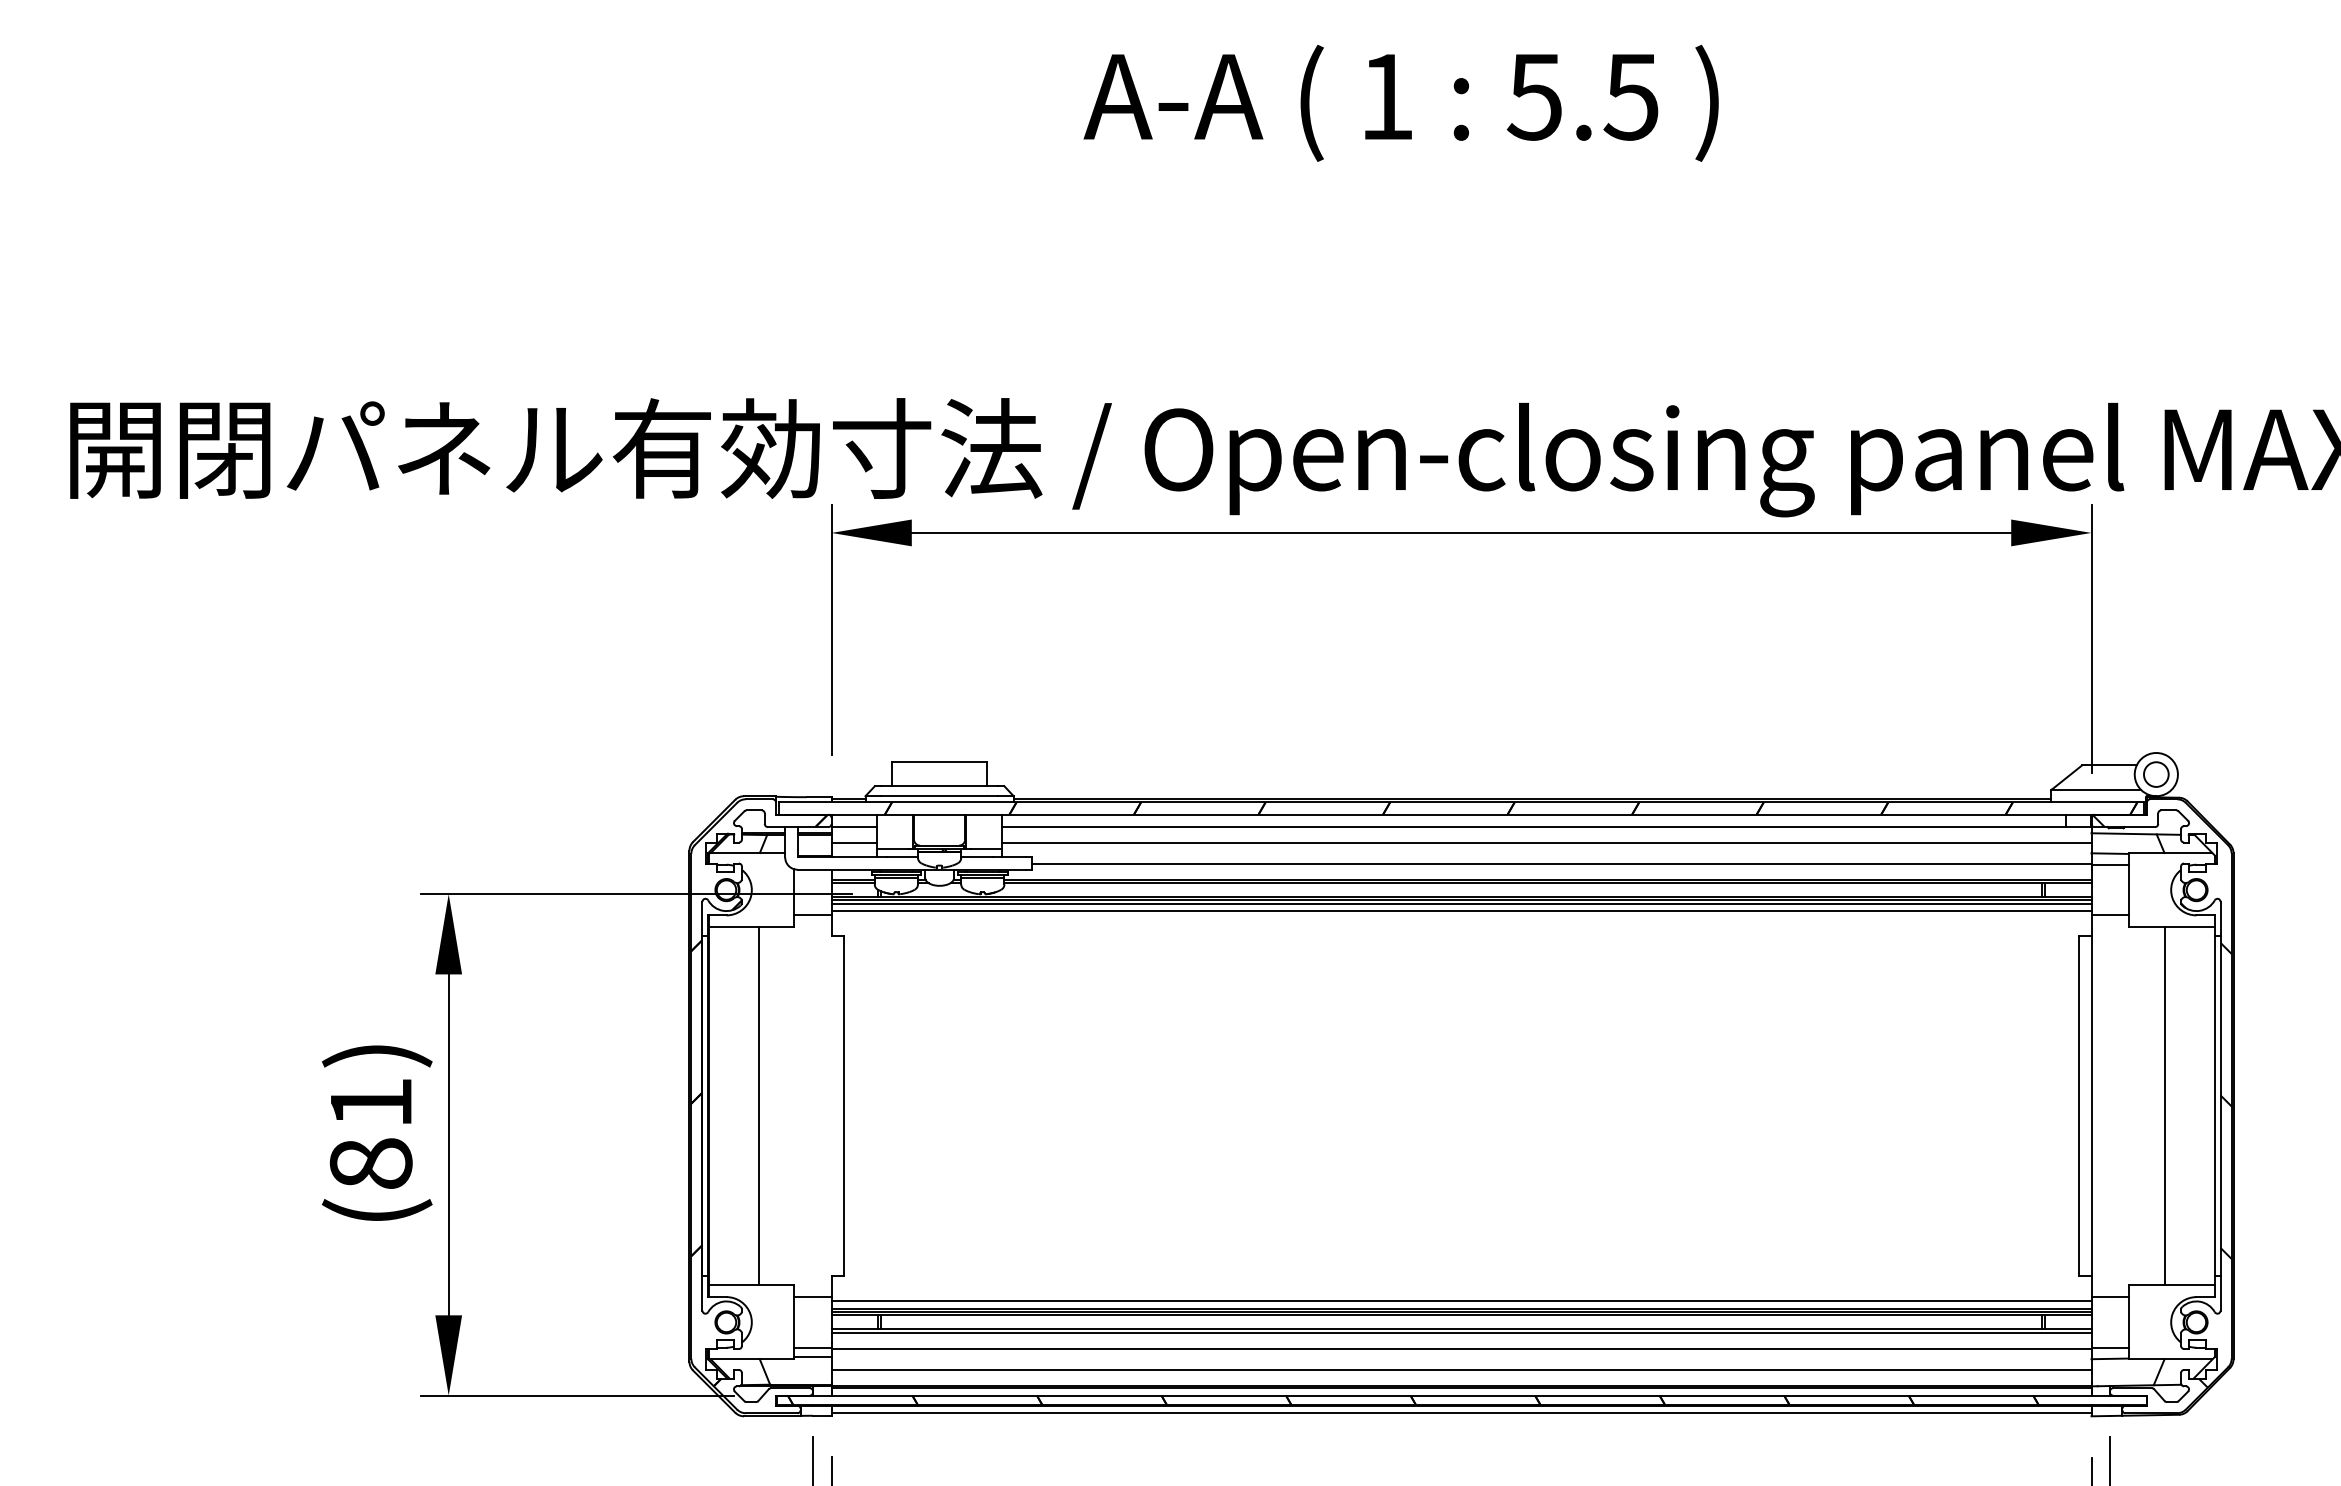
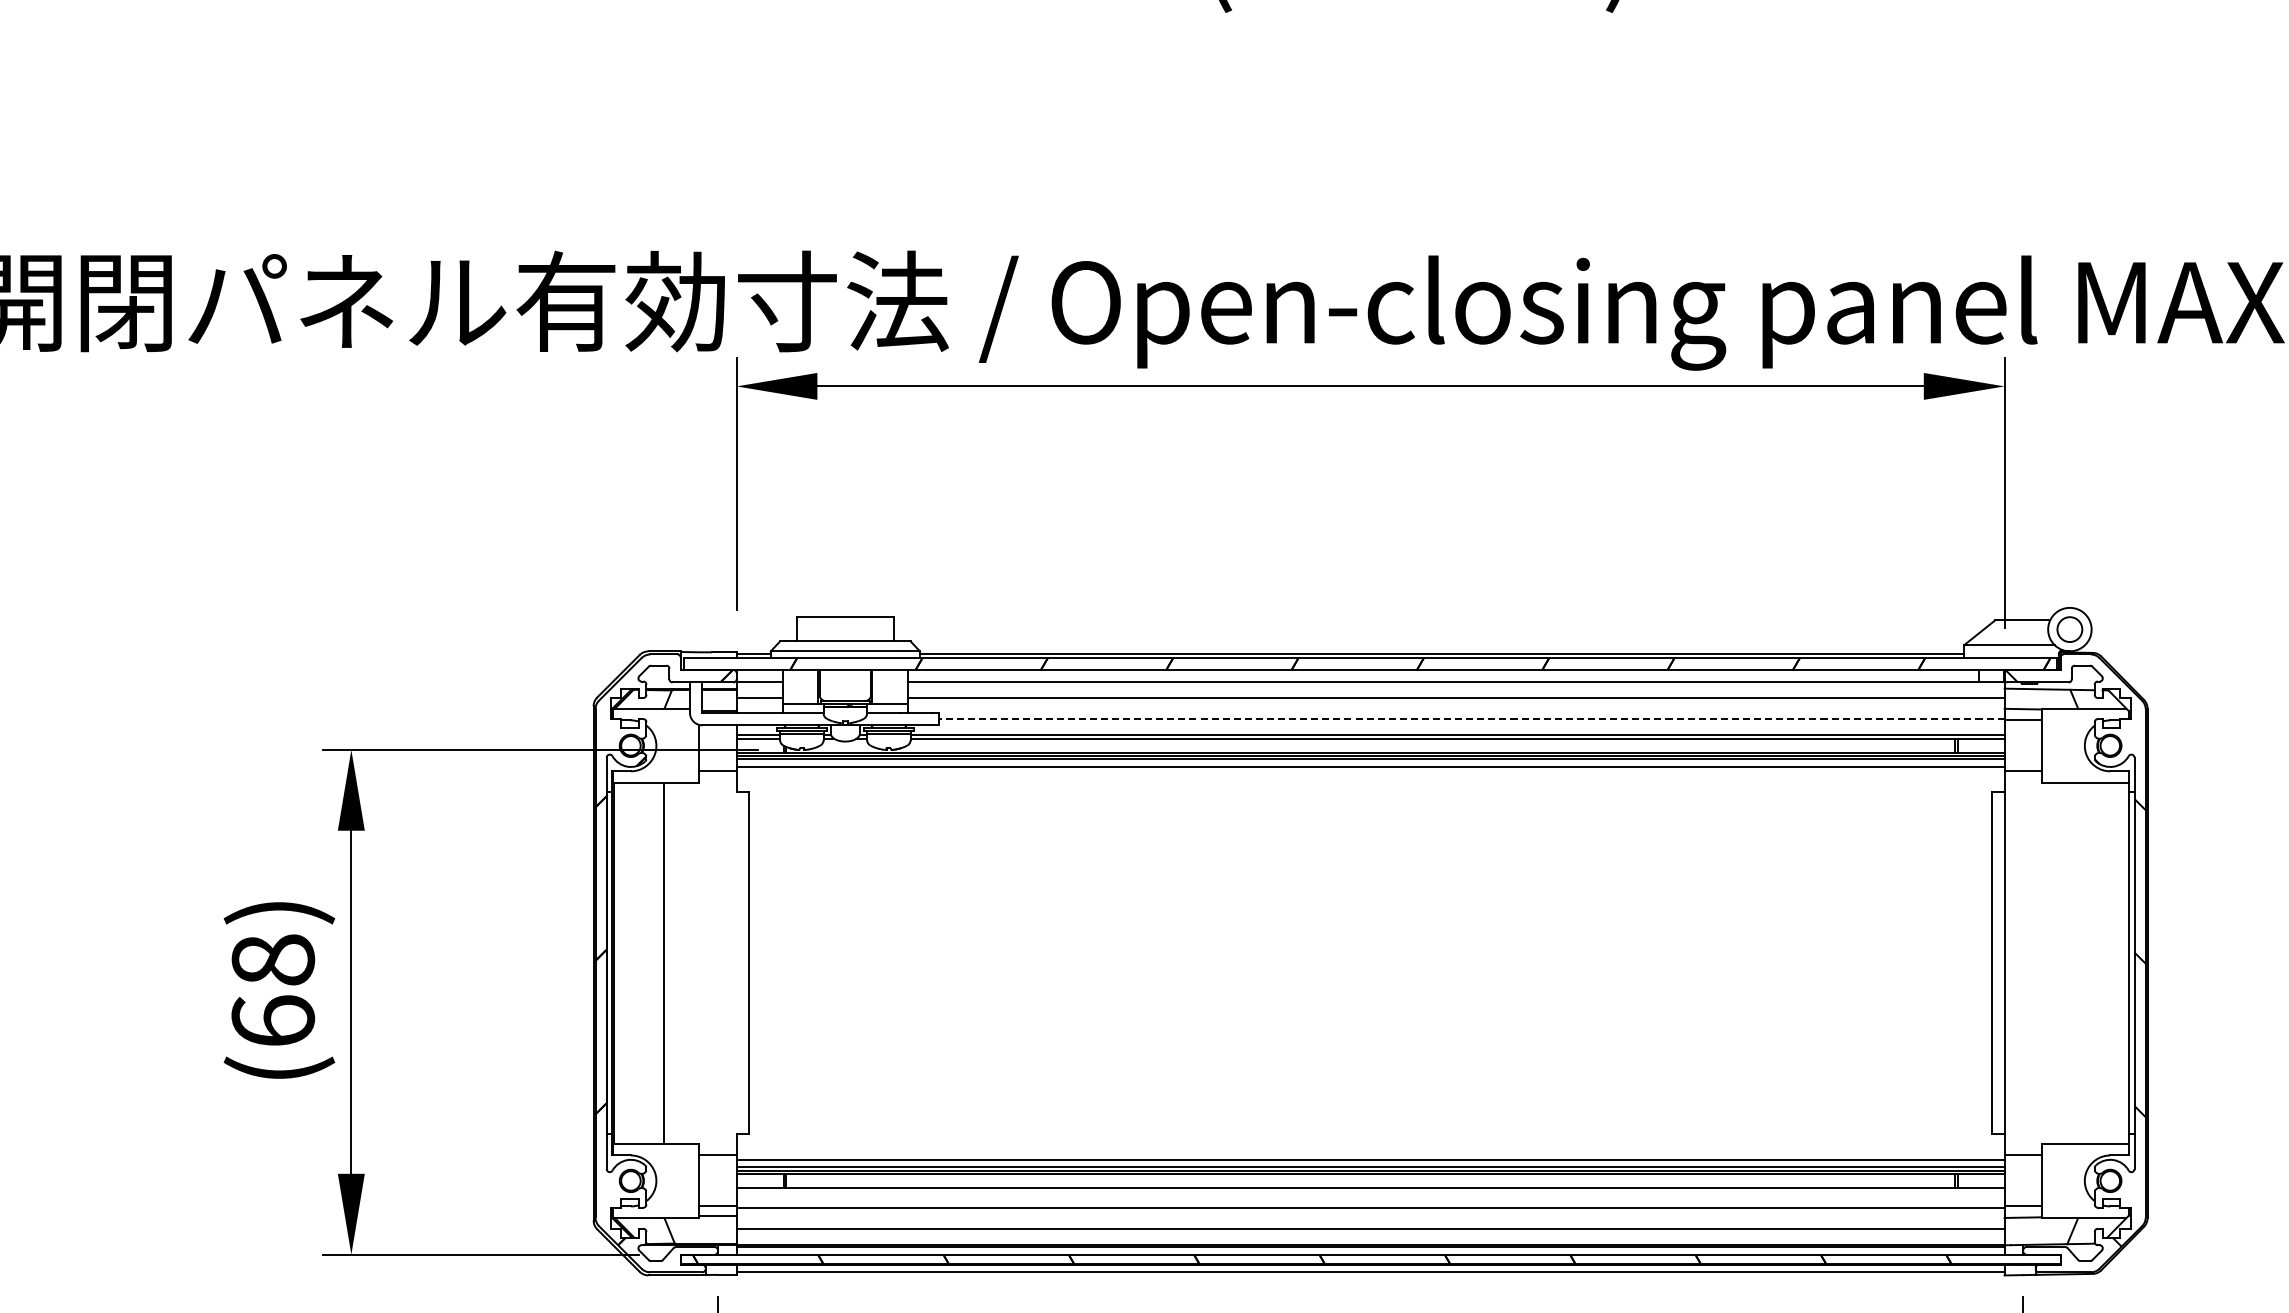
line: (1561, 863) -> (1471, 719), solid -> dashed
line: (2165, 1106) -> (2079, 963), removed
text: (370, 1132) -> (272, 989), (81) -> (68)
line: (1461, 1332) -> (1370, 1191), removed

